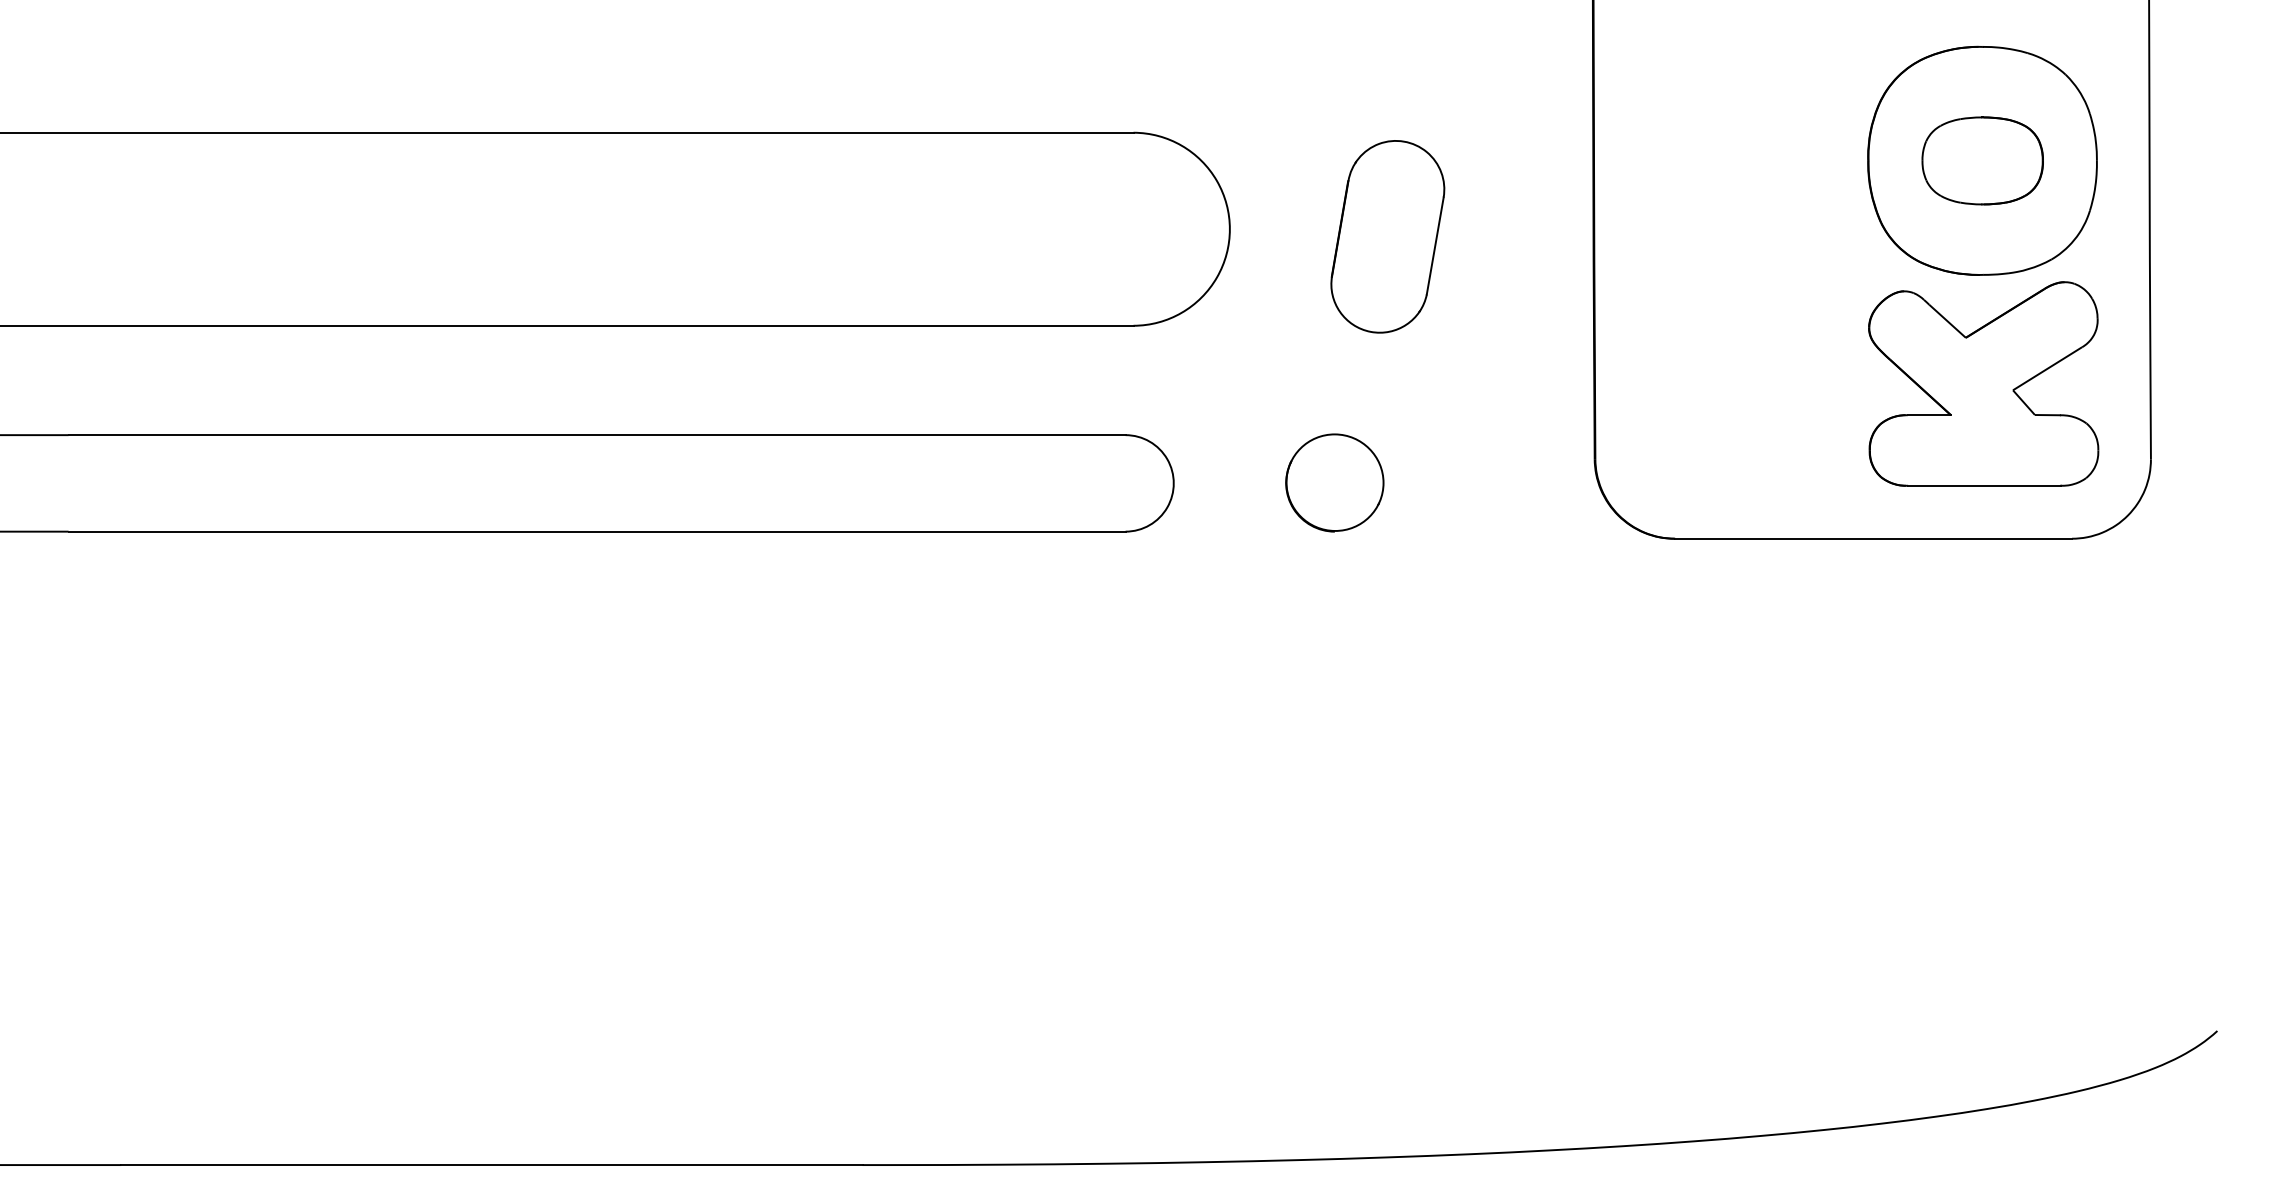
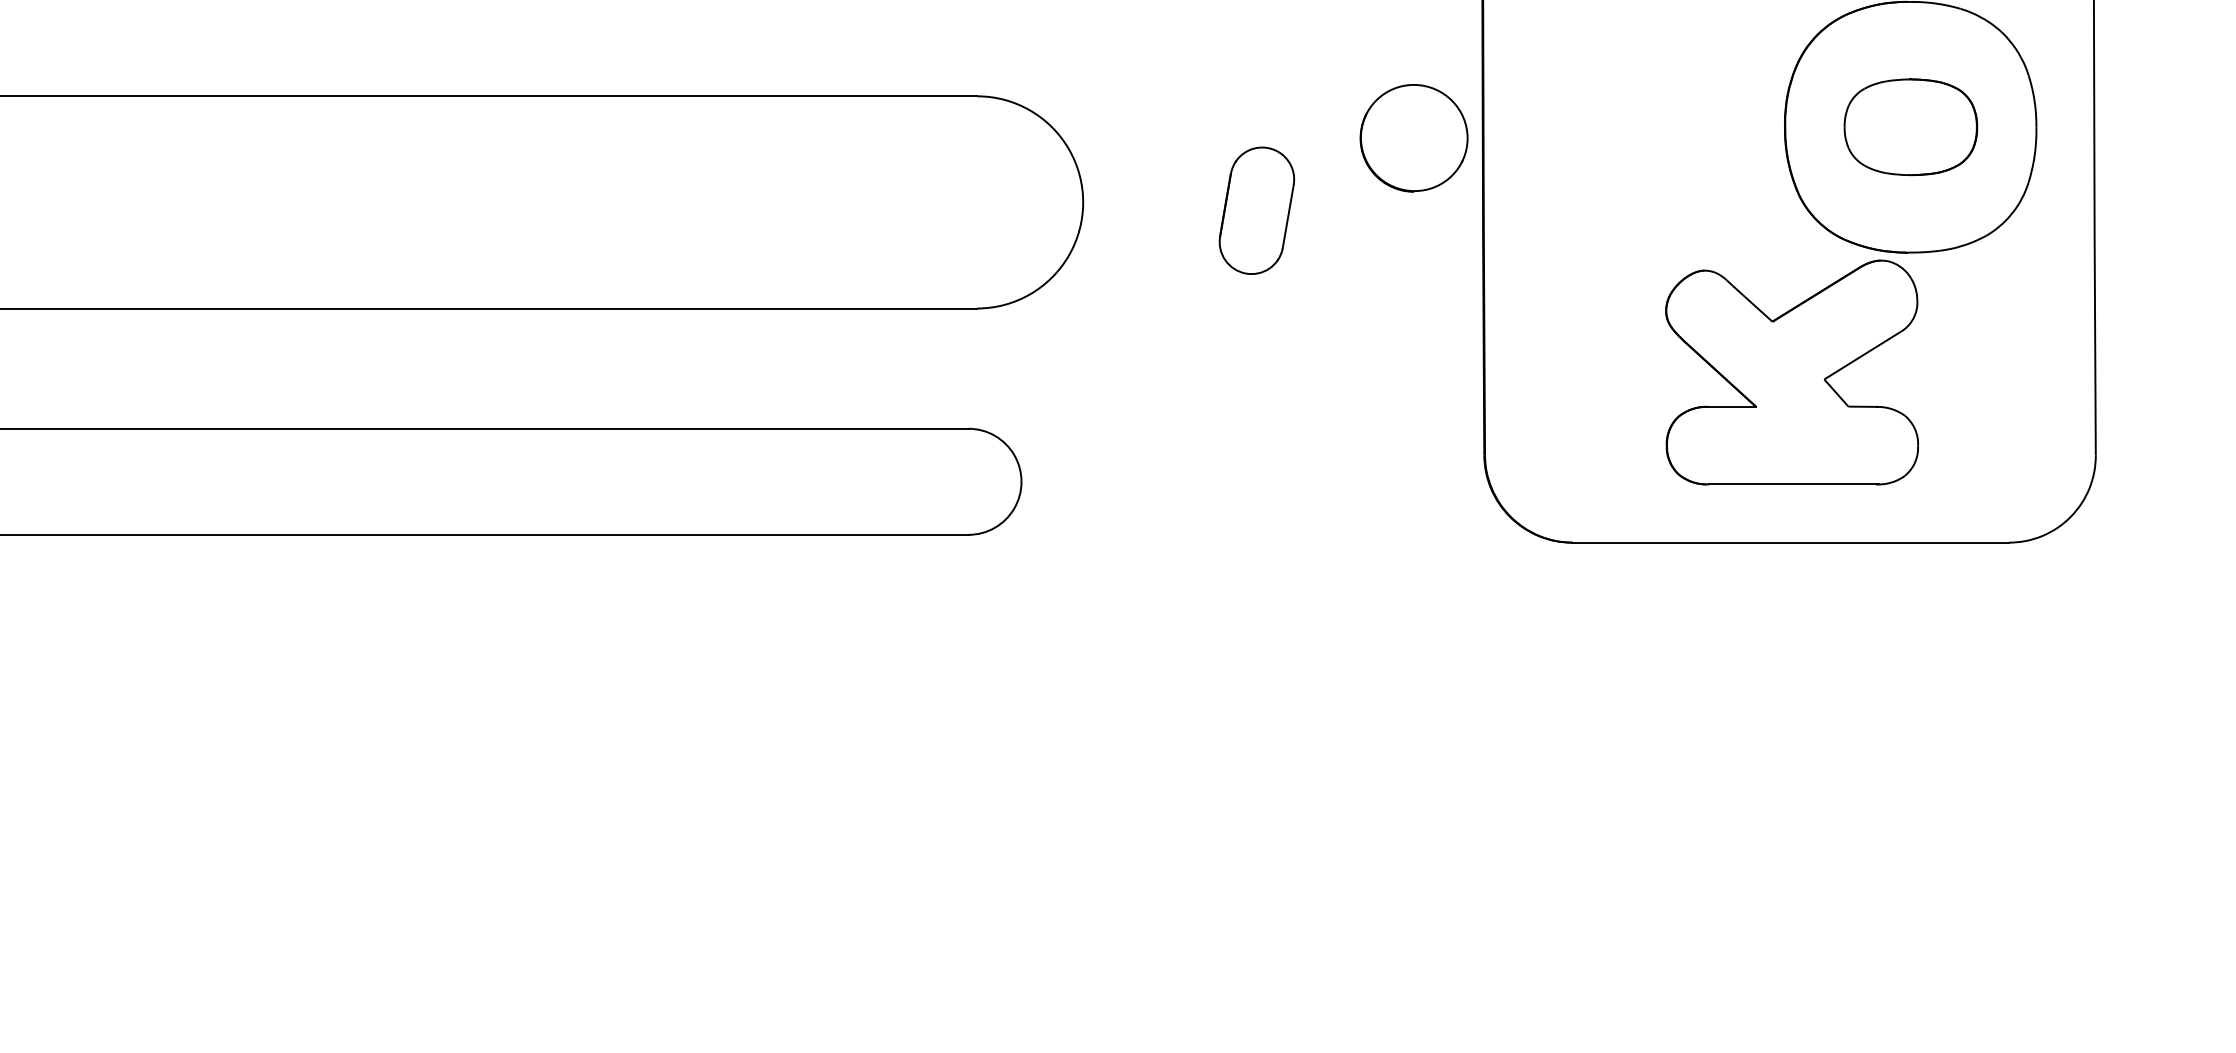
part: (1387, 236) -> (1256, 210), size x0.6
part: (1983, 383) -> (1791, 371), moved
part: (1334, 482) -> (1413, 137), moved

